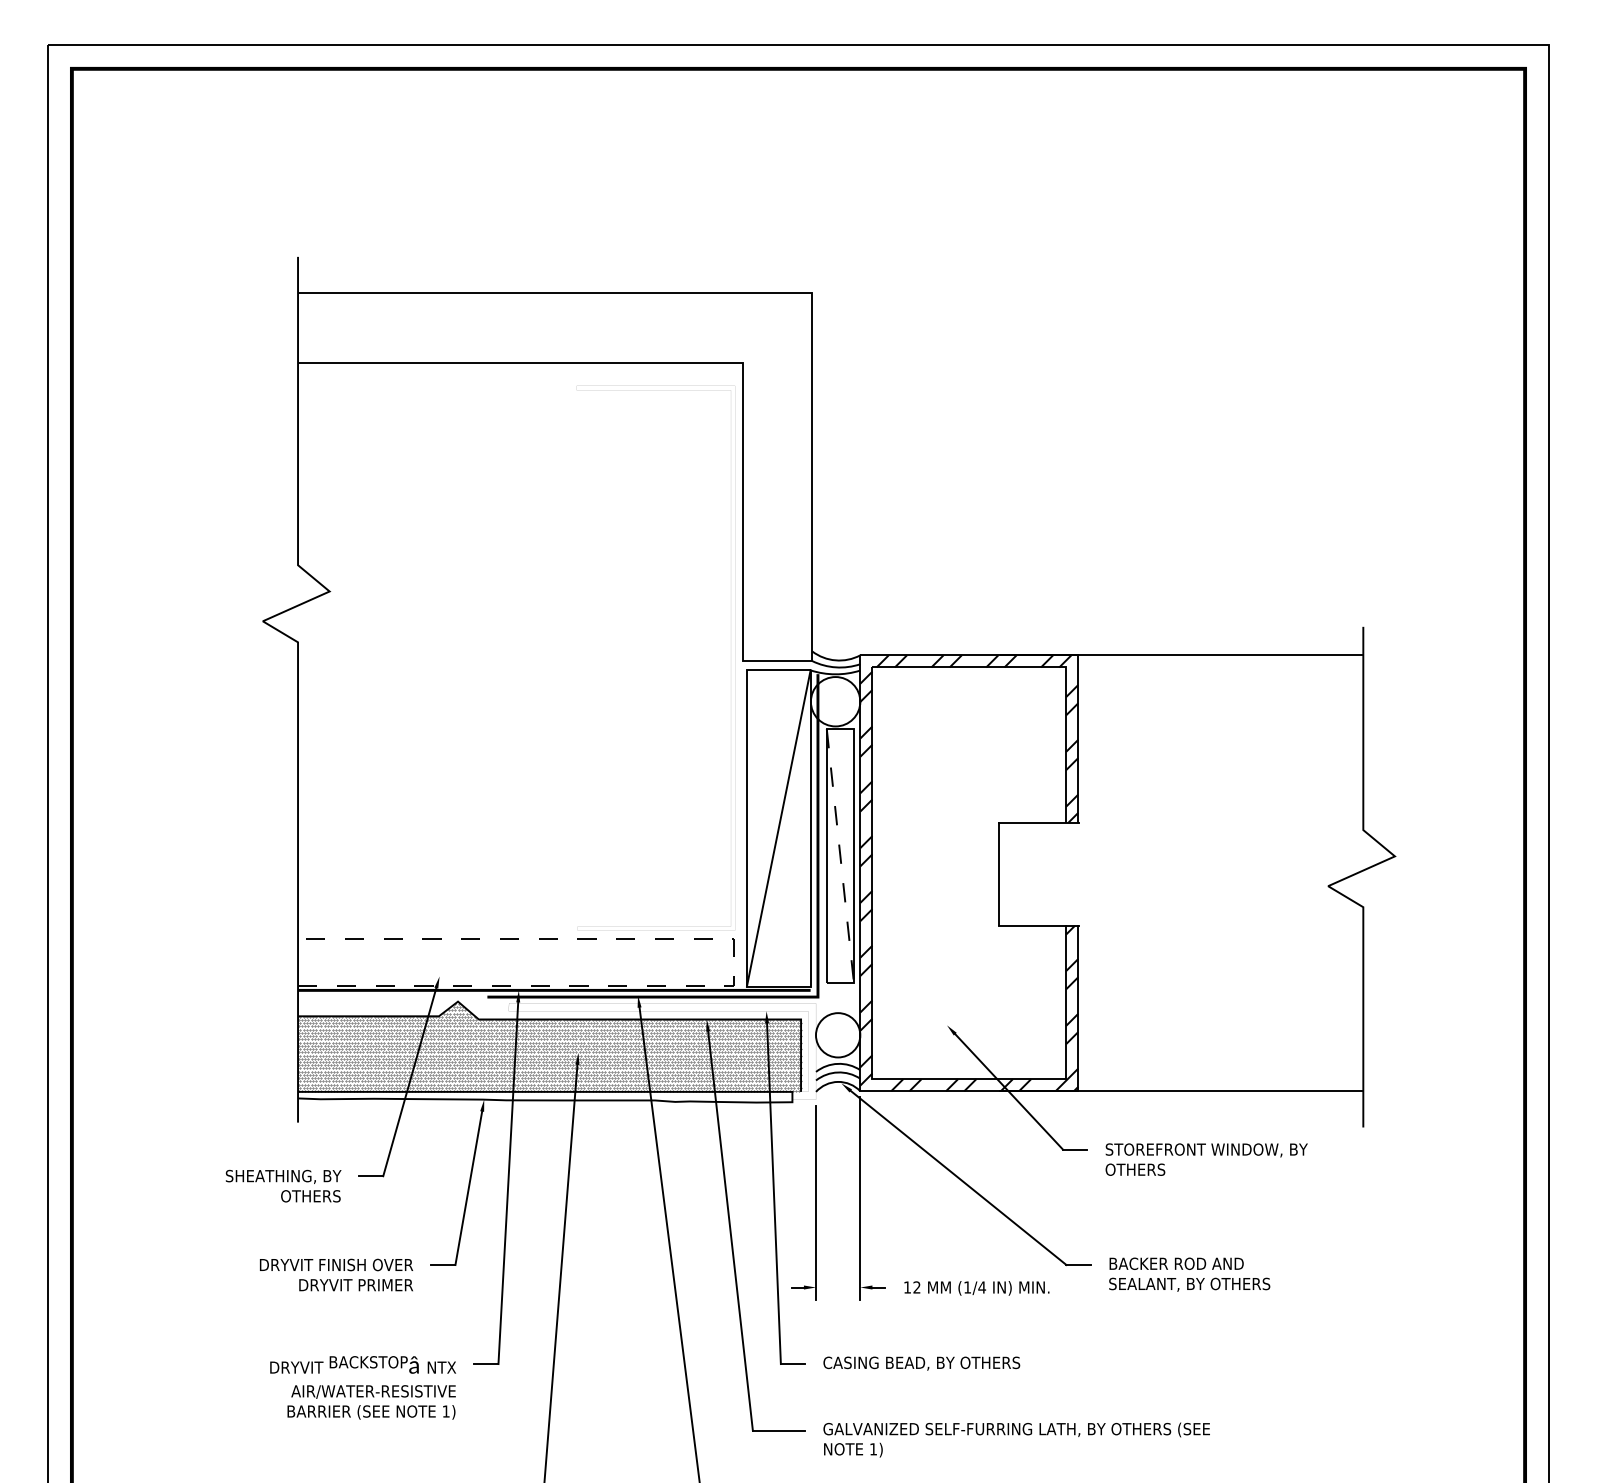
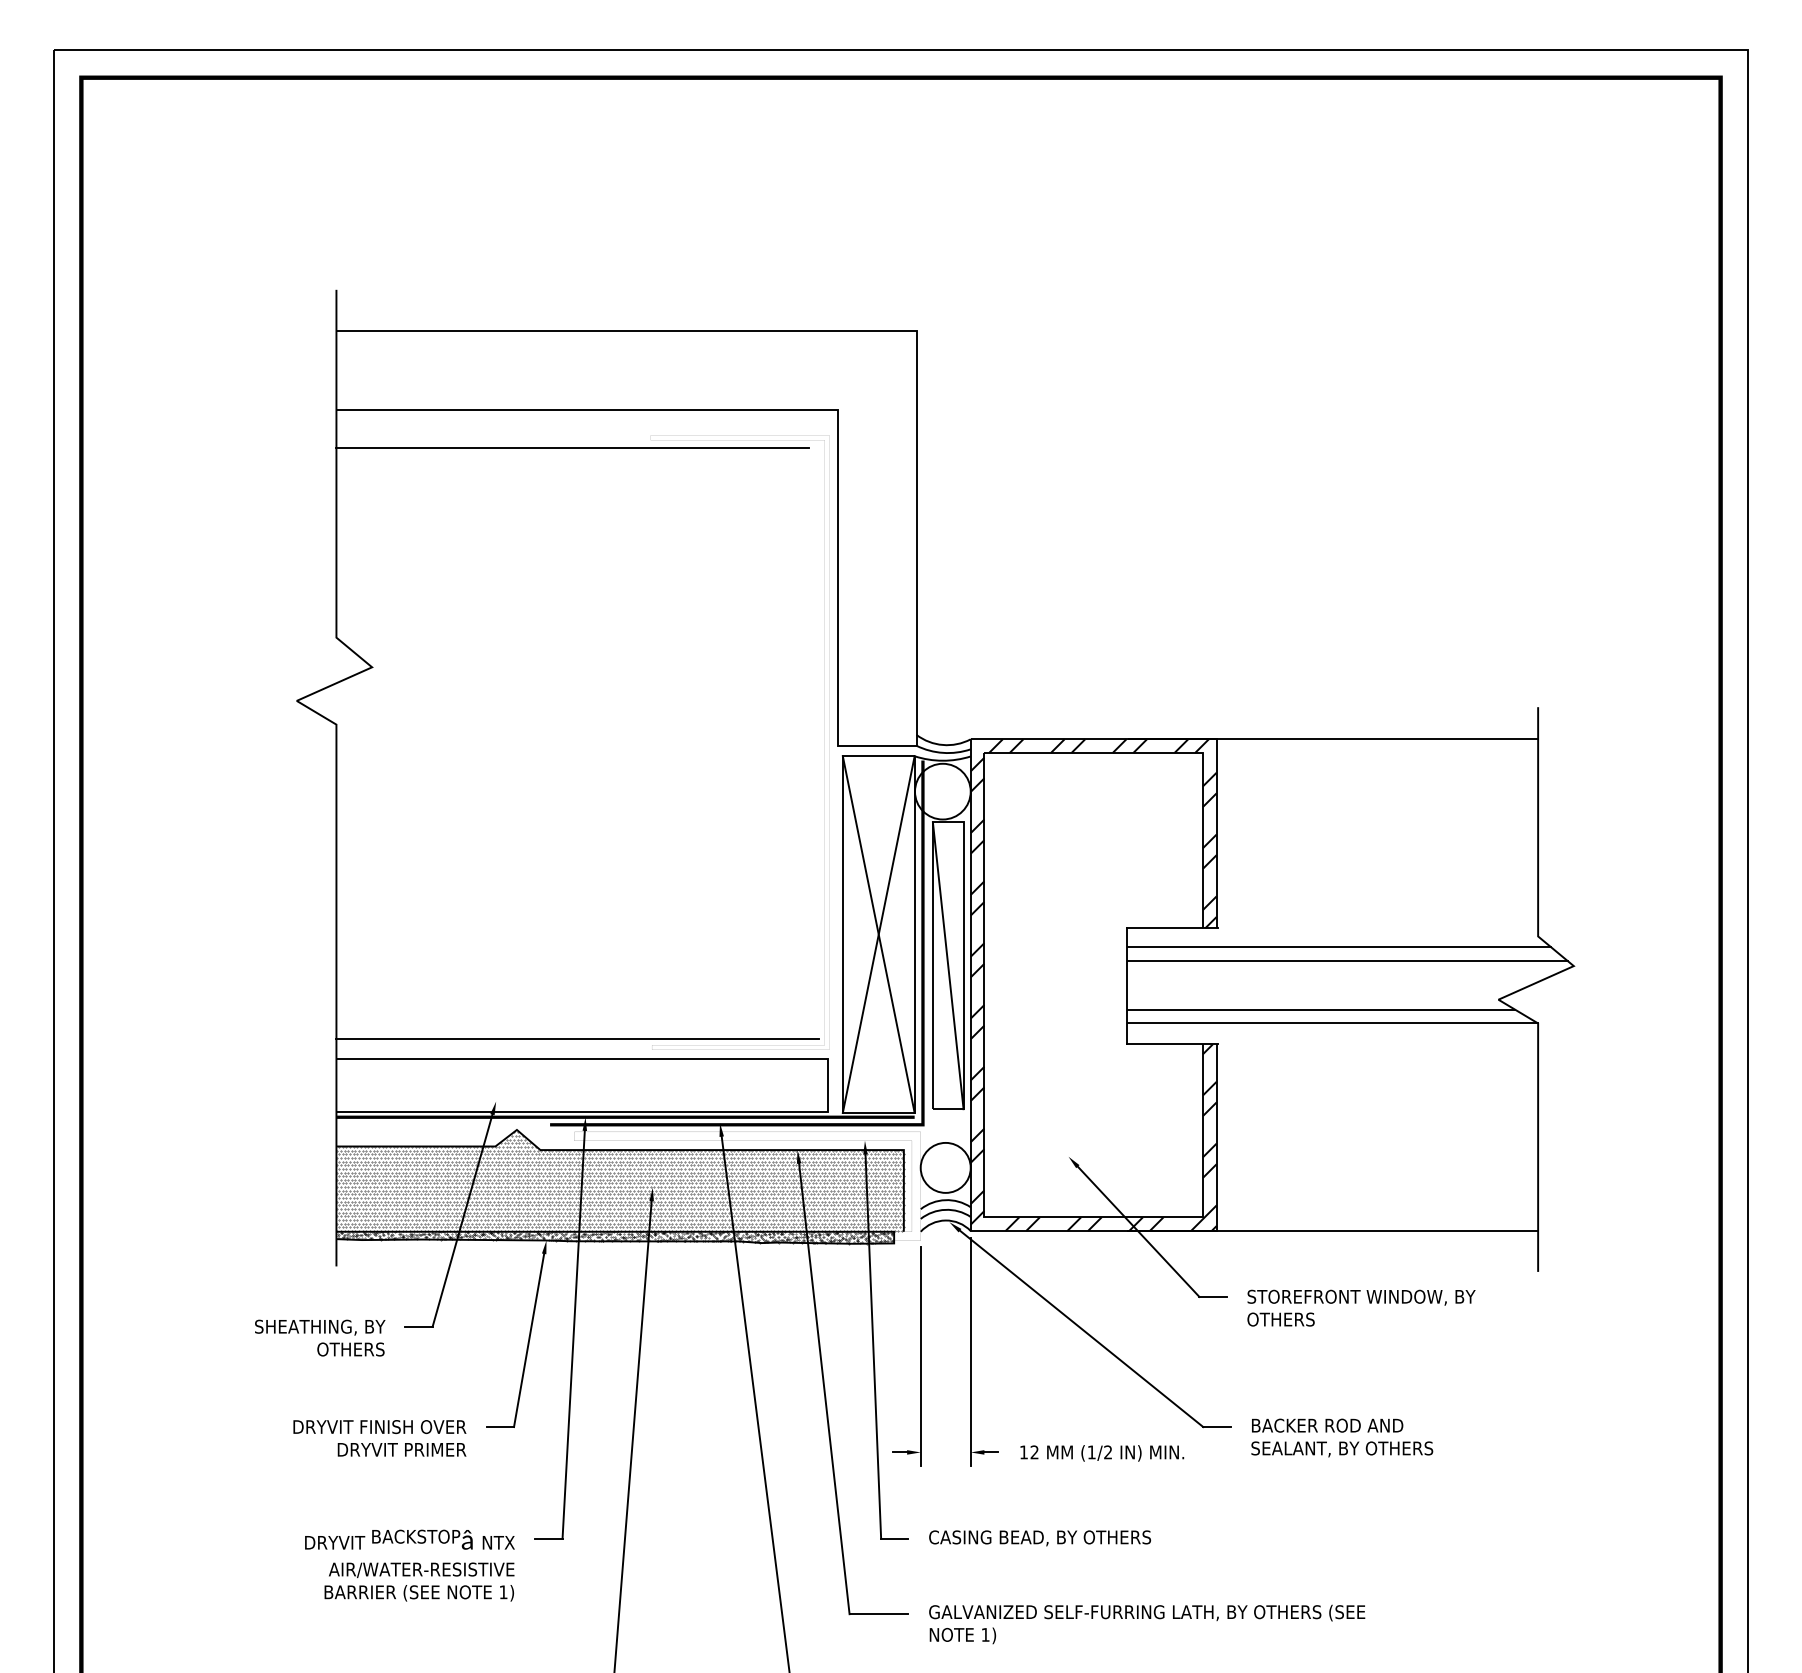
line: (507, 396) -> (572, 447), added
line: (778, 828) -> (878, 934), added
line: (1187, 839) -> (1339, 947), added
line: (1194, 852) -> (1347, 961), added
line: (840, 856) -> (948, 966), dashed -> solid
line: (1171, 894) -> (1321, 1009), added
line: (1181, 907) -> (1332, 1023), added
line: (511, 921) -> (577, 1039), added
line: (734, 962) -> (828, 1085), dashed -> solid
hatch: (545, 1096) -> (615, 1237), added
text: (981, 1287) -> (1107, 1452), (1/4 -> (1/2

